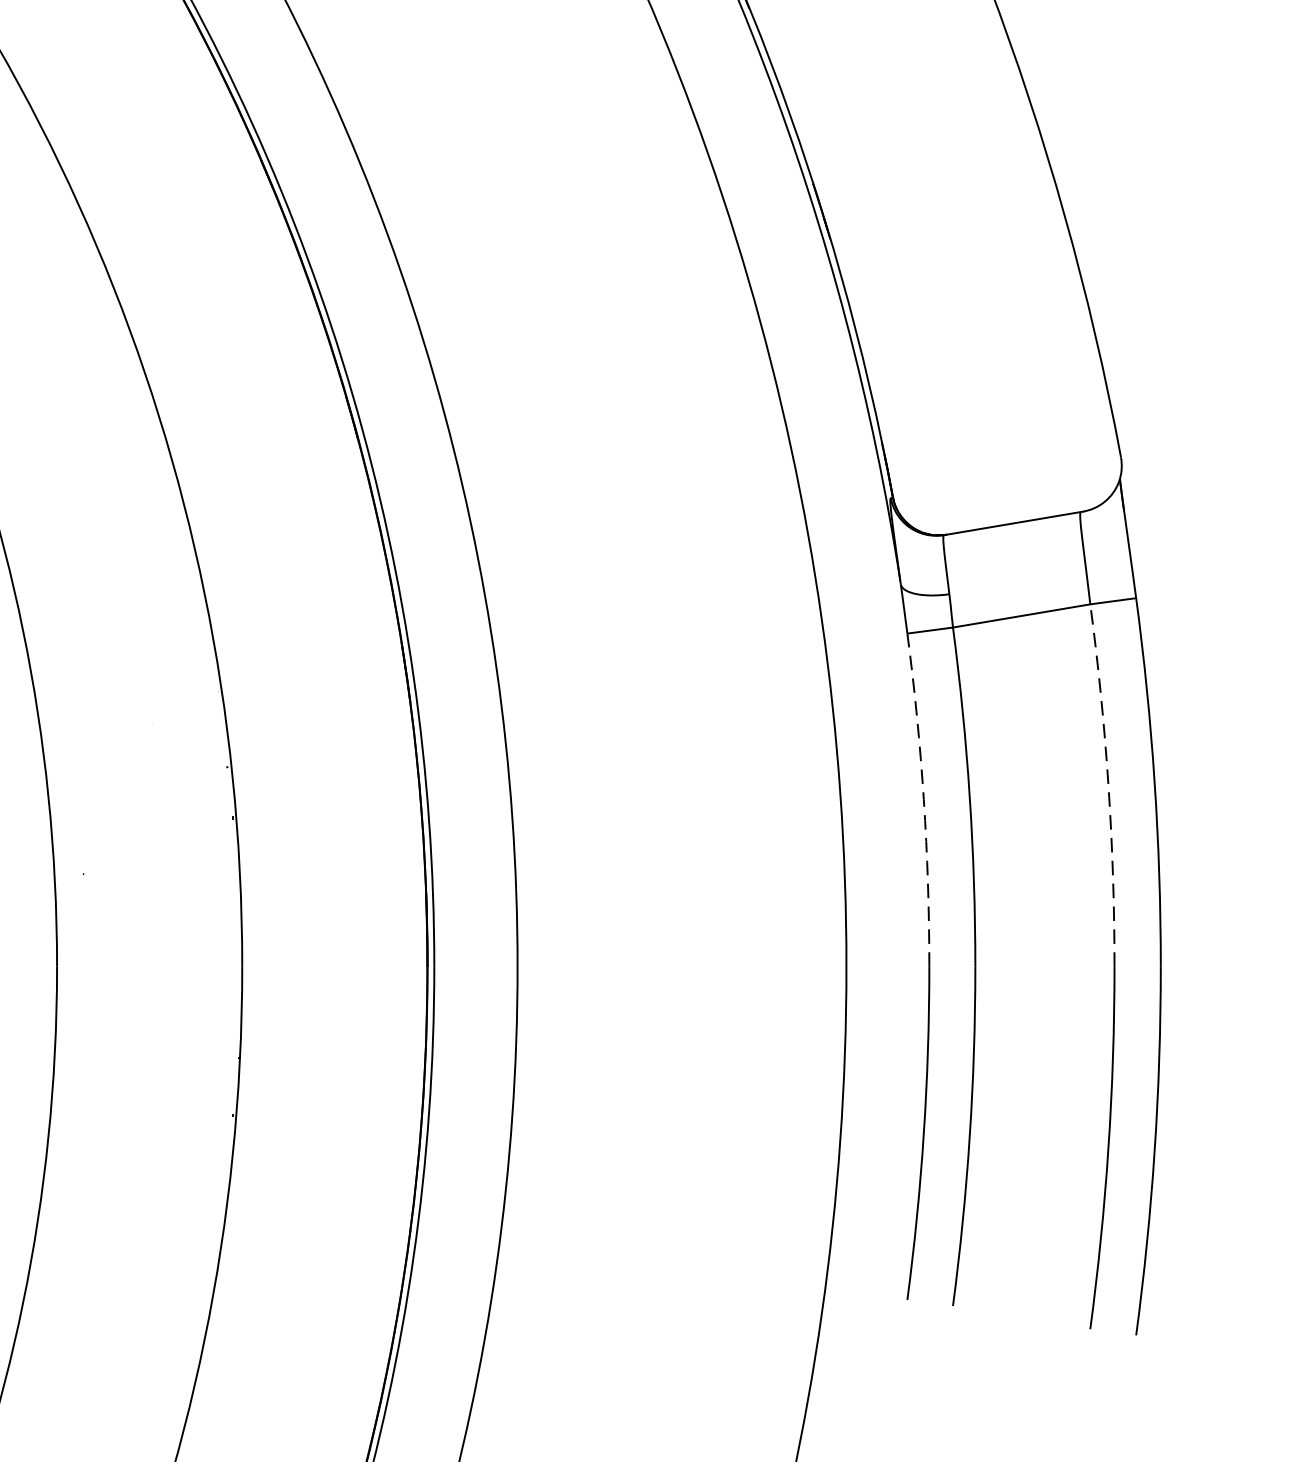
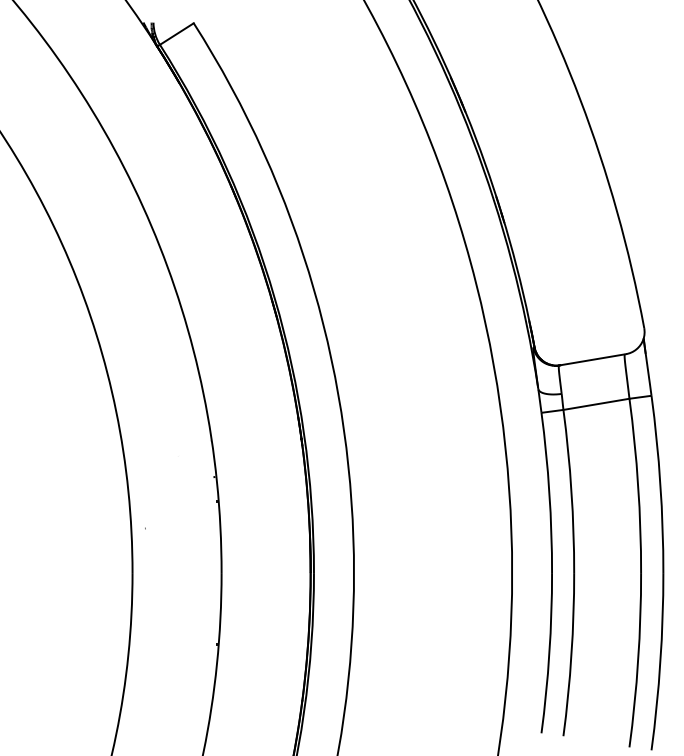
arc: (1109, 784) -> (638, 485), dashed -> solid
arc: (924, 799) -> (549, 492), dashed -> solid

